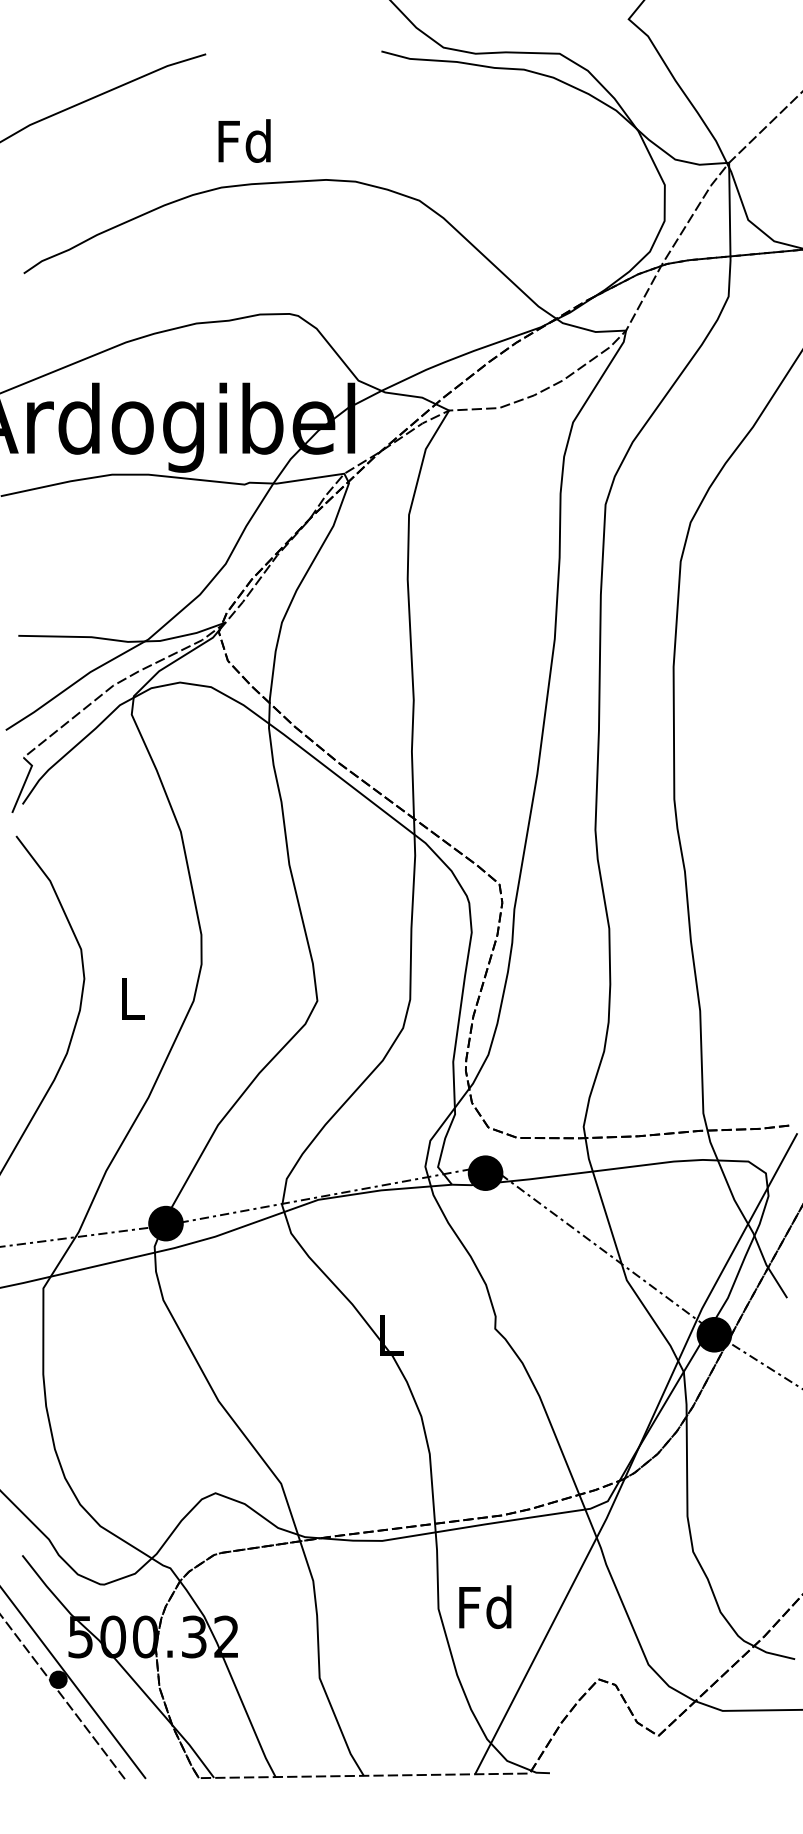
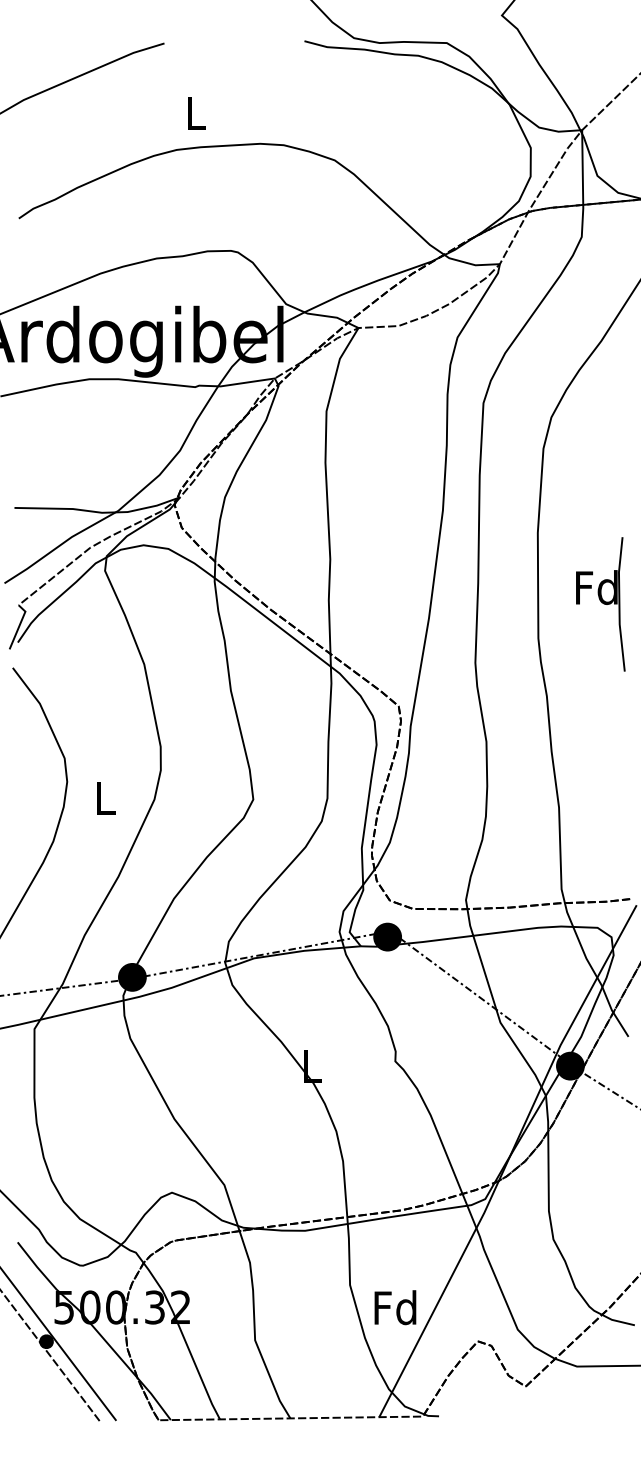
text: (243, 140) -> (194, 112), Fd -> L
part: (752, 756) -> (600, 604), added
text: (485, 1606) -> (395, 1307), moved

